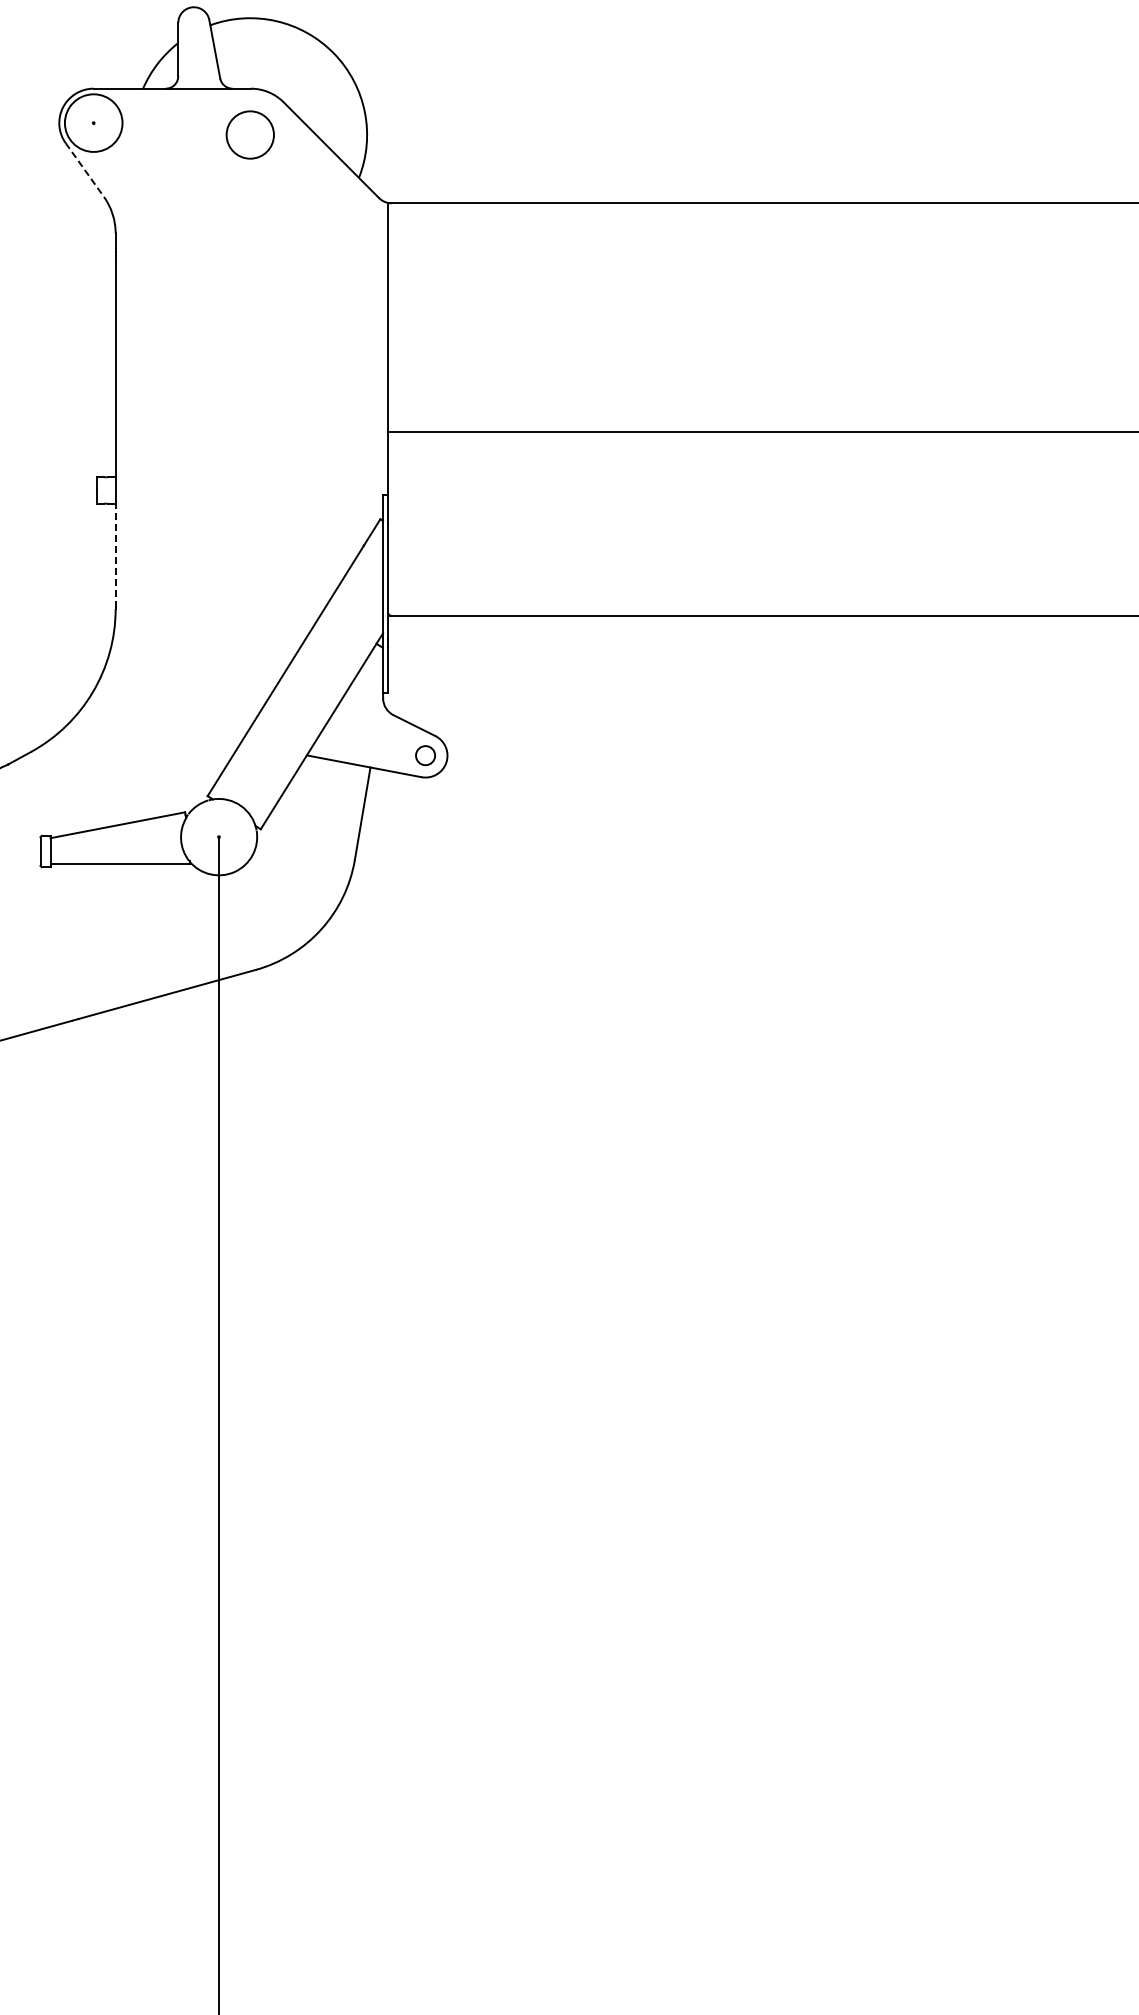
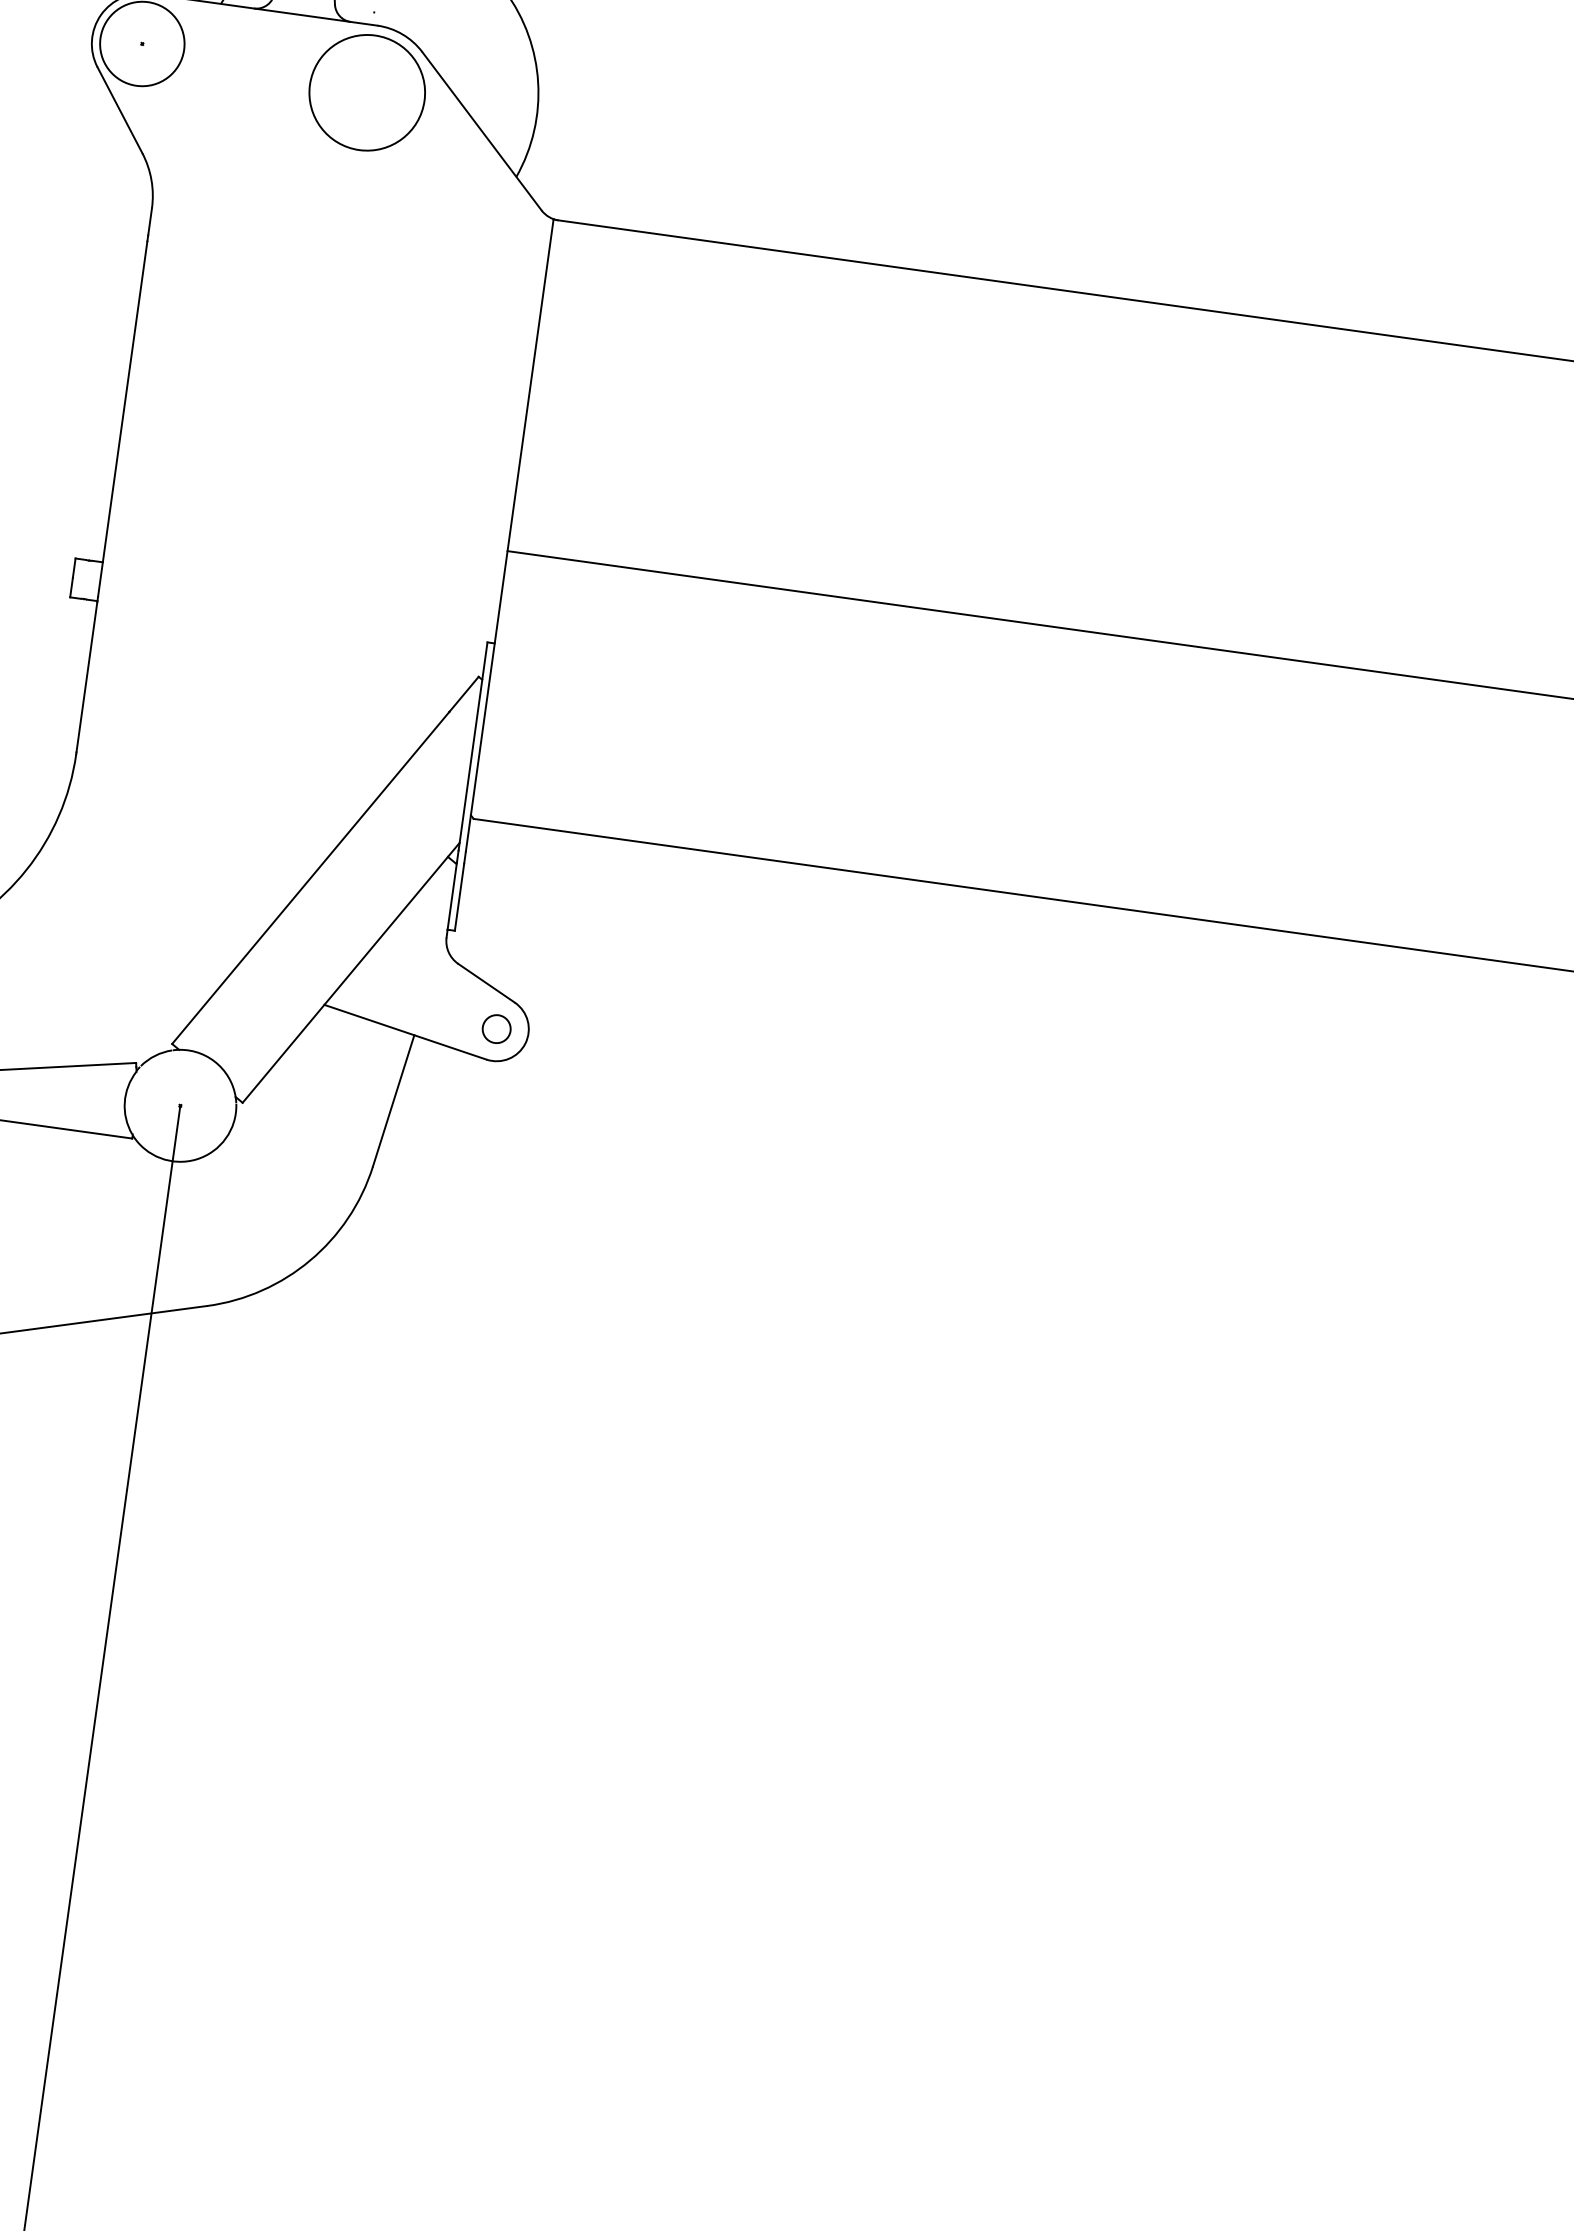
circle: (249, 134) -> (366, 91), size x1.67
line: (85, 170) -> (120, 111), dashed -> solid
line: (115, 556) -> (86, 677), dashed -> solid

